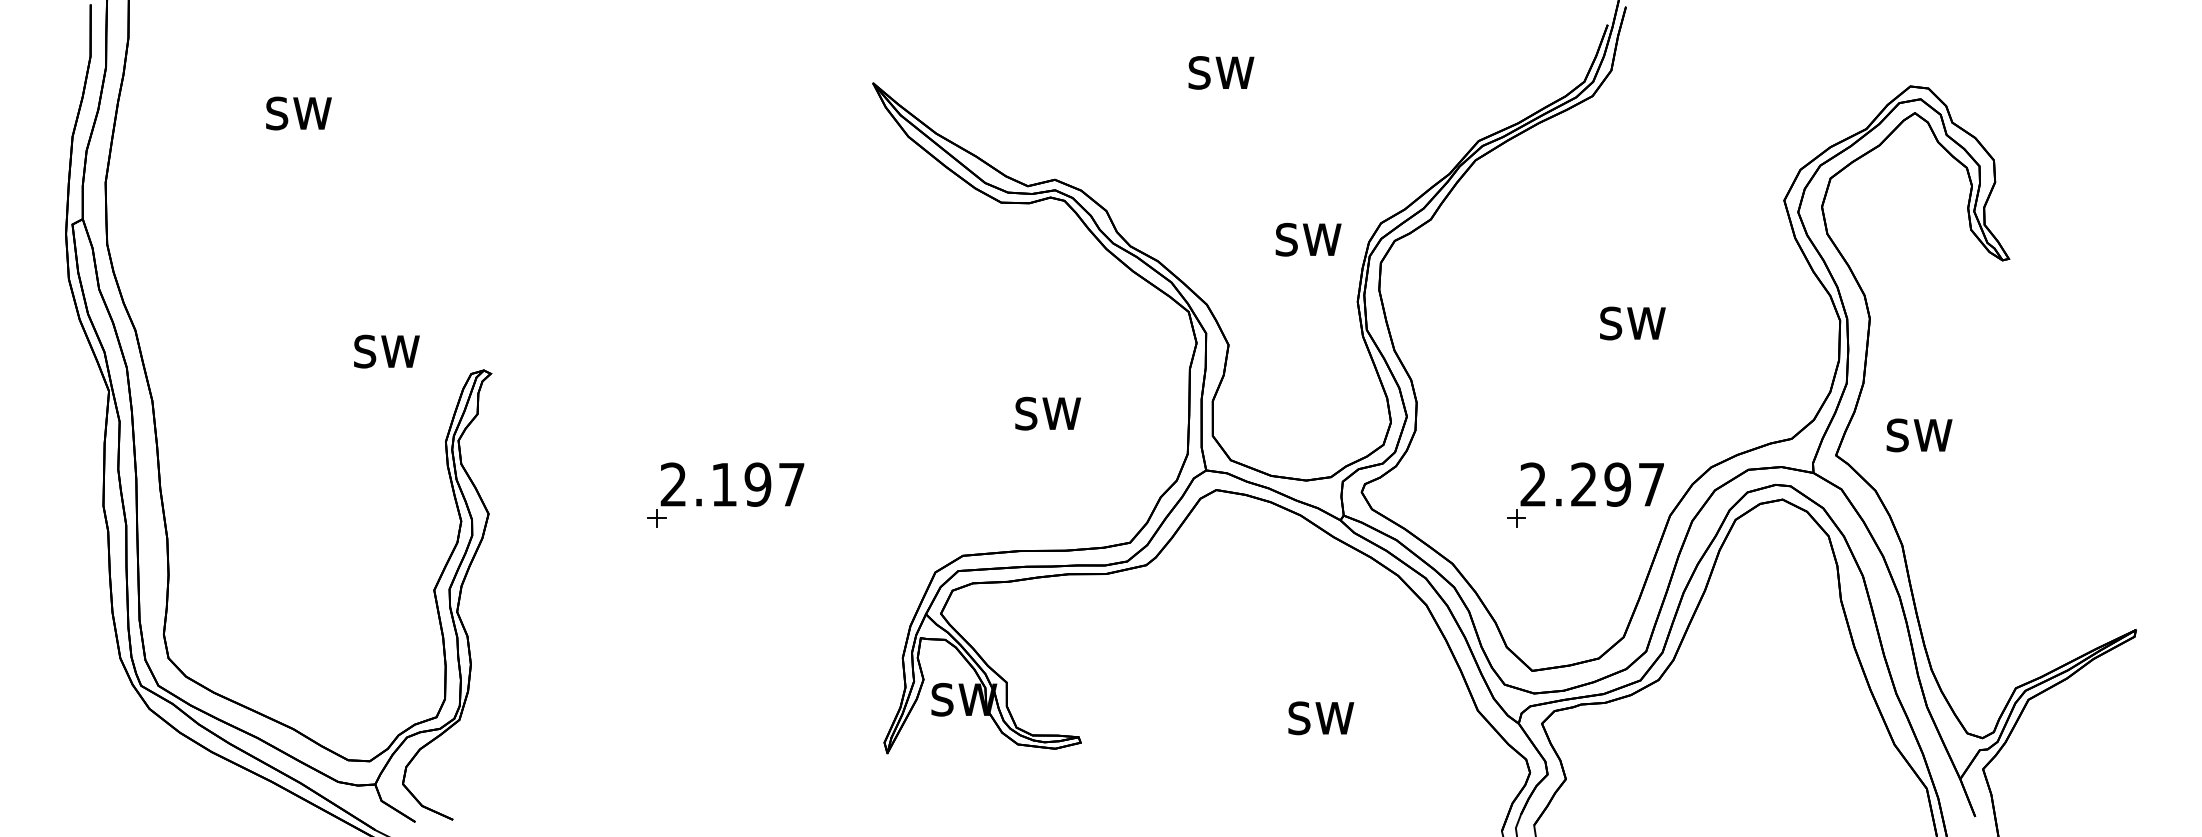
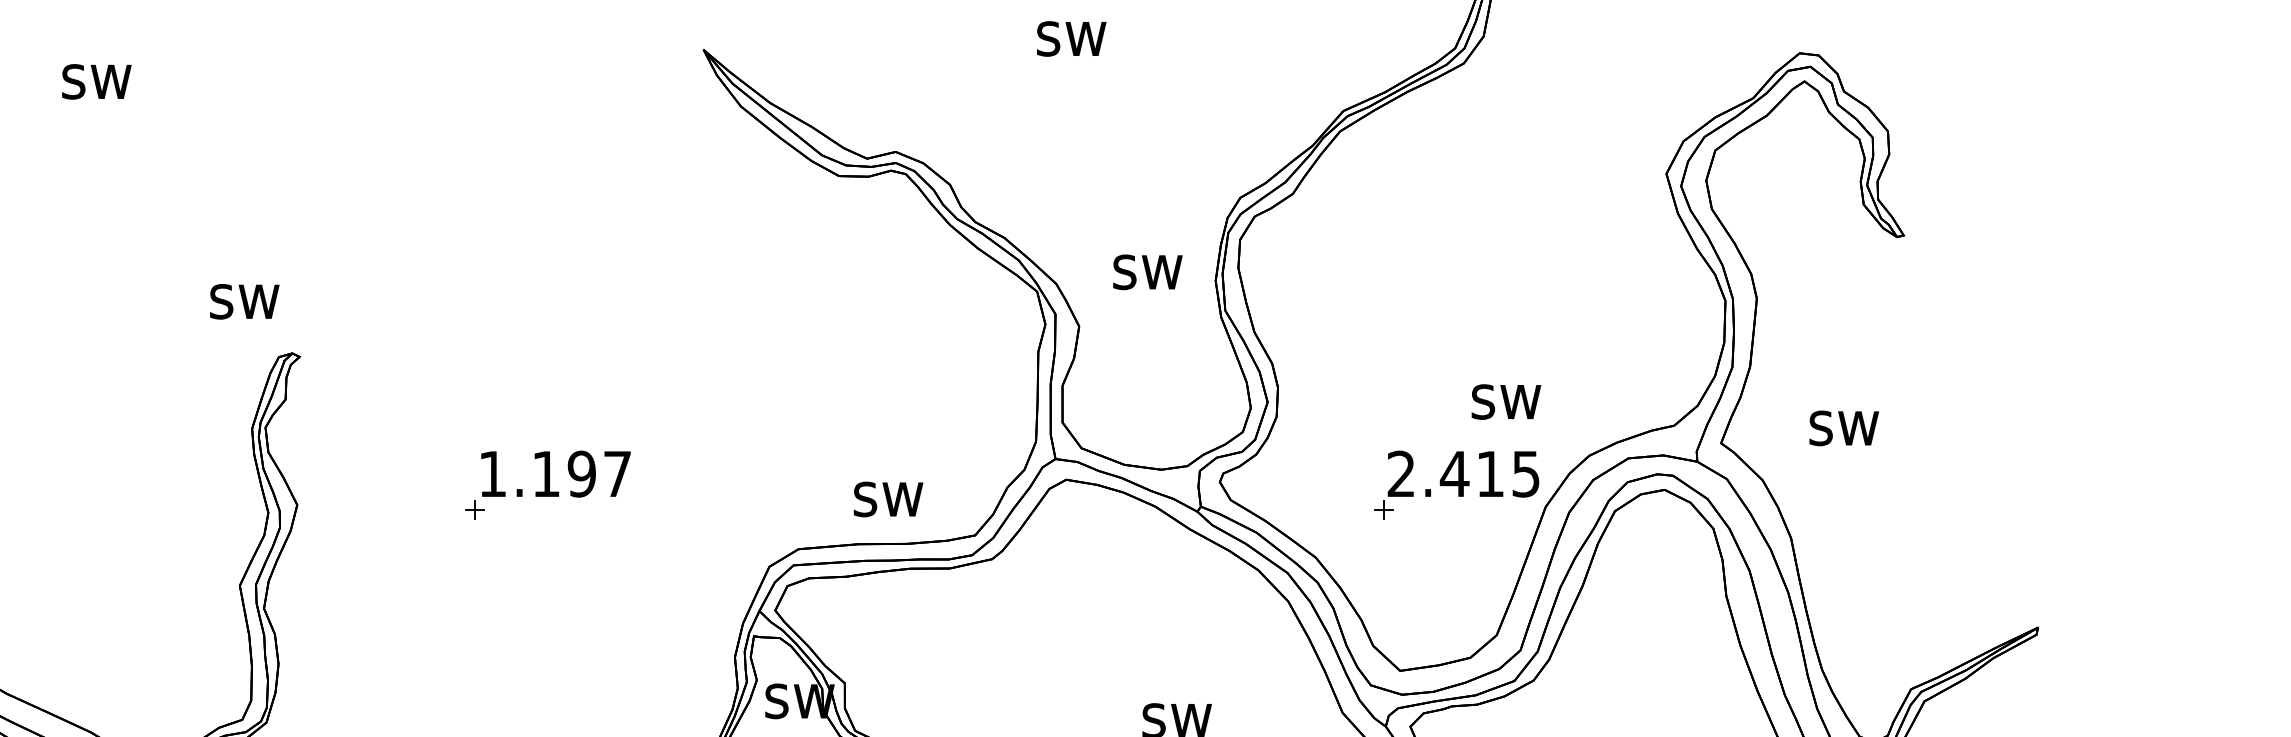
text: (1308, 239) -> (1147, 272), moved
text: (1632, 323) -> (1506, 402), moved
text: (386, 351) -> (244, 301), moved
text: (1047, 413) -> (887, 499), moved
text: (1919, 435) -> (1844, 428), moved
text: (672, 484) -> (491, 473), 2.197 -> 1.197
text: (1616, 484) -> (1489, 473), 2.297 -> 2.415

